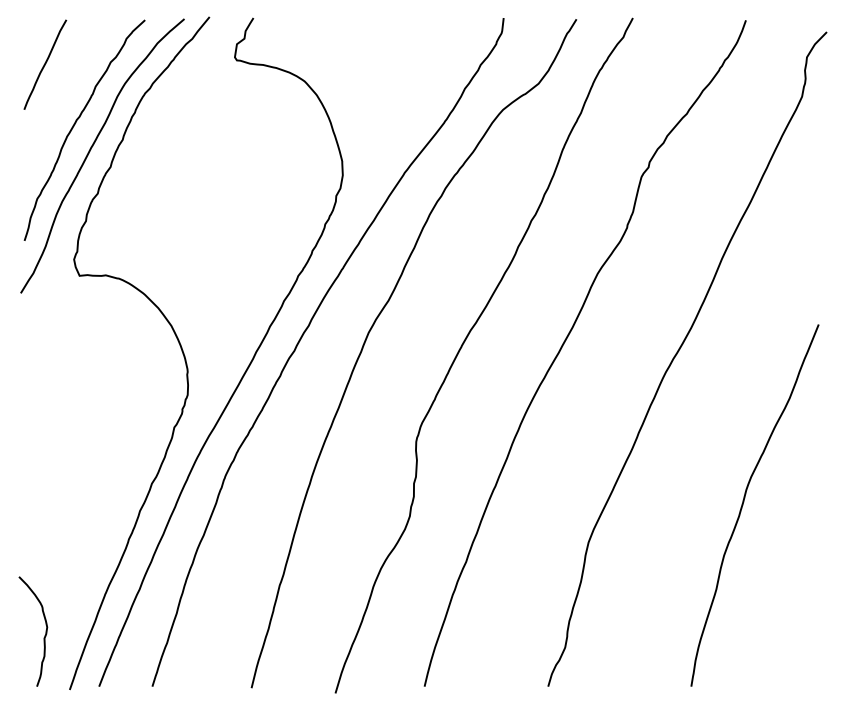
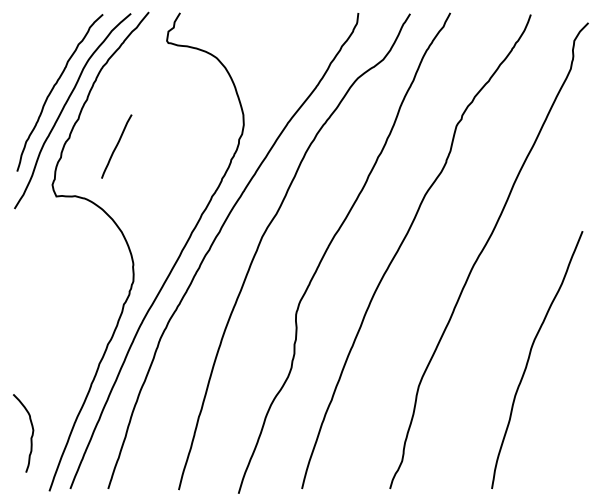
curve: (45, 64) -> (116, 146), moved
curve: (43, 637) -> (30, 437), moved

